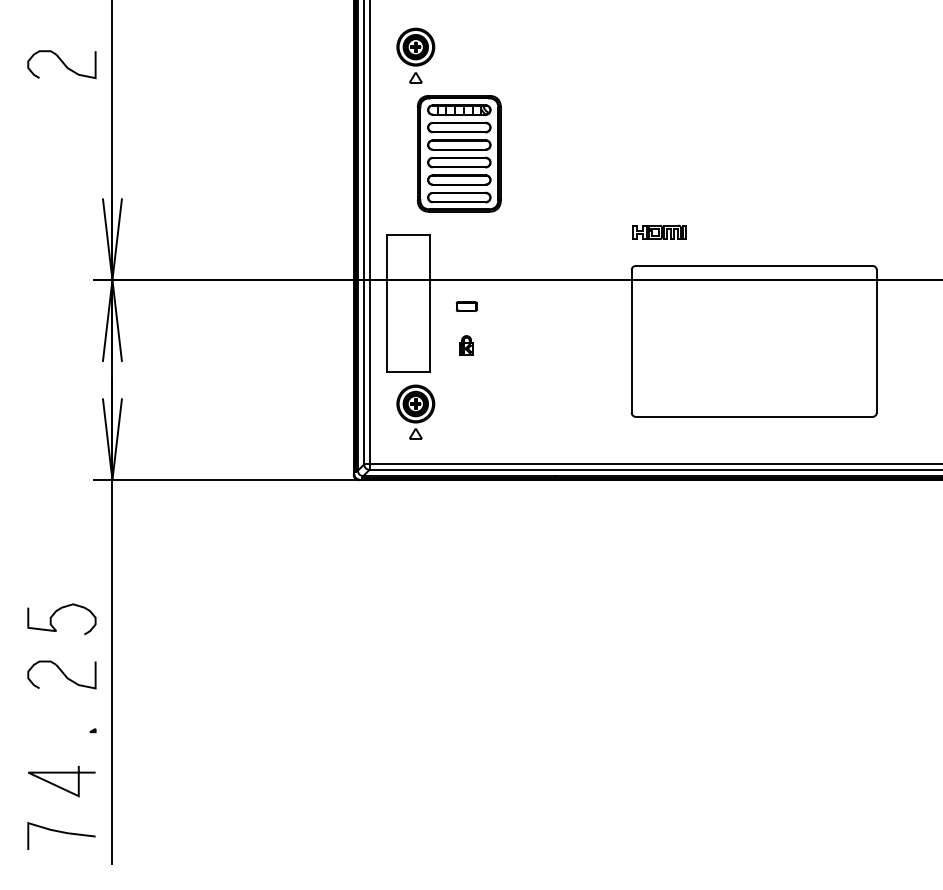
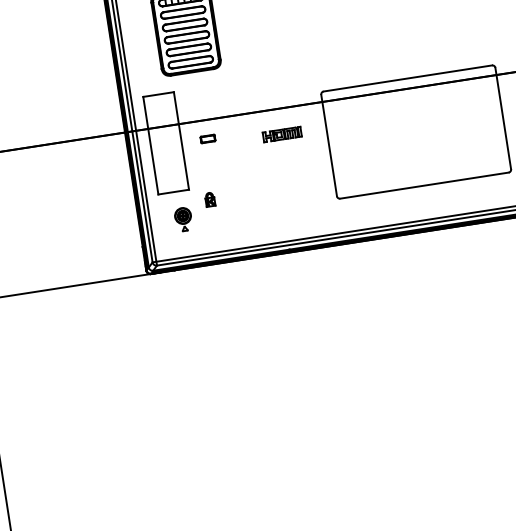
part: (659, 231) -> (282, 133), moved
part: (466, 345) -> (210, 199), moved
part: (415, 411) -> (183, 219), size x0.6

